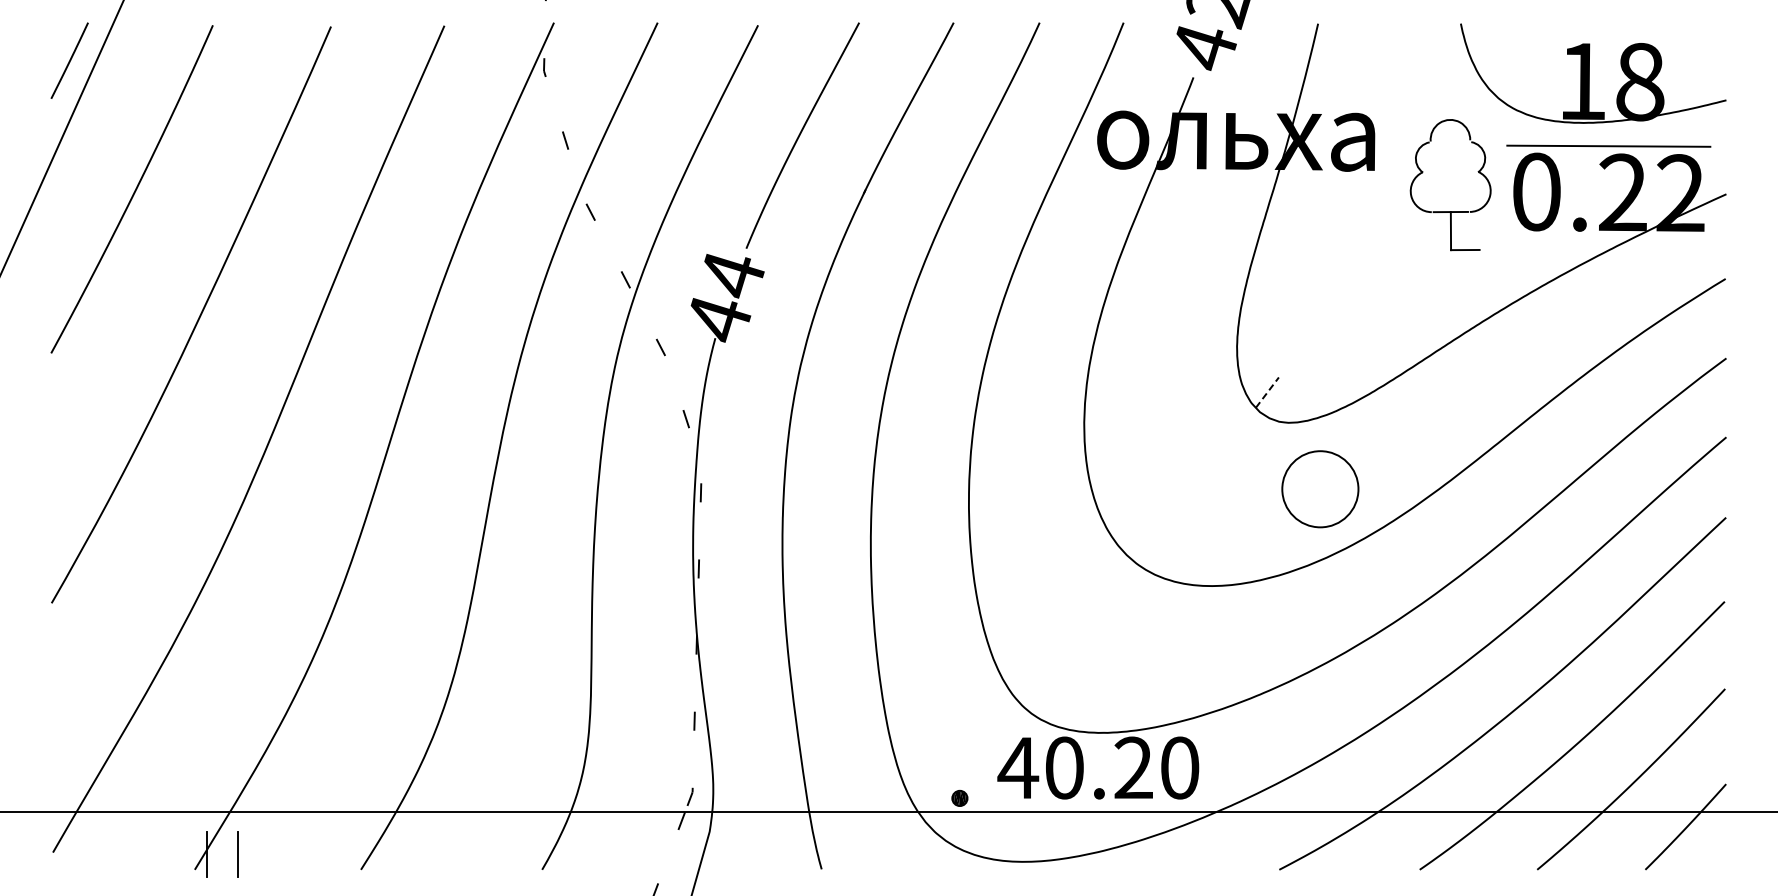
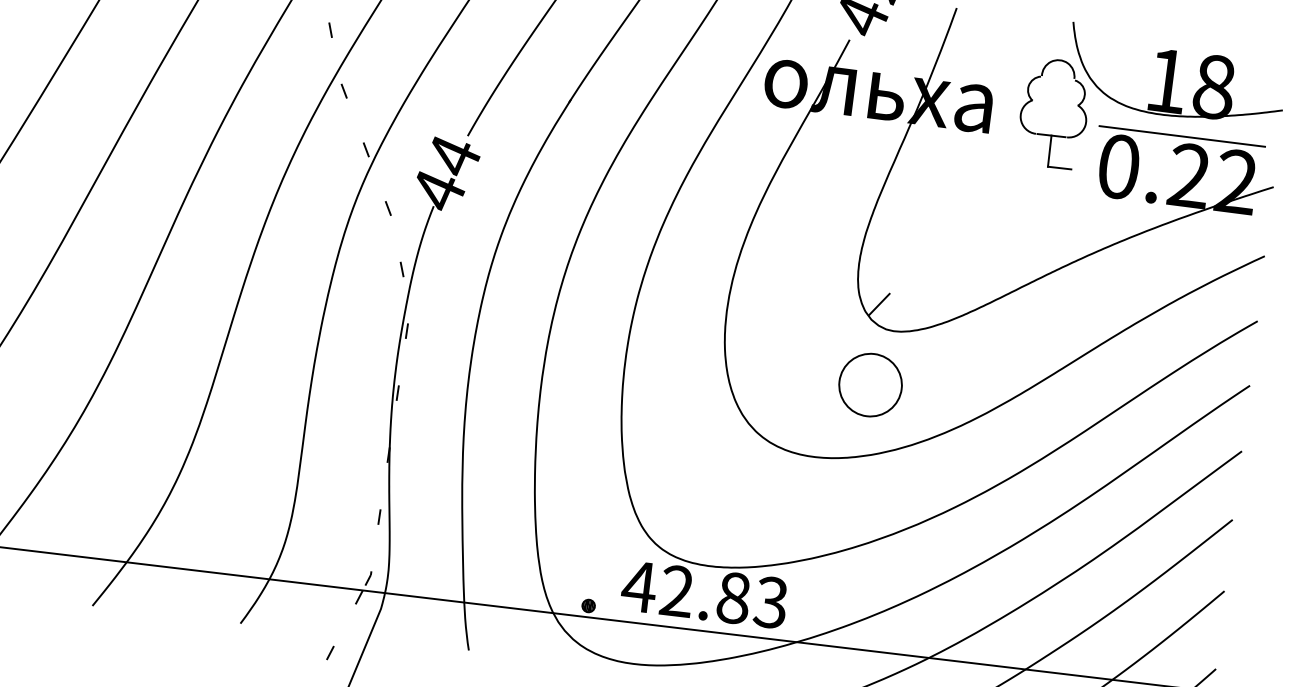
part: (1450, 185) -> (1053, 113), moved
line: (1267, 392) -> (879, 304), dashed -> solid
part: (1320, 489) -> (870, 385), moved
text: (1122, 767) -> (724, 596), 40.20 -> 42.83

